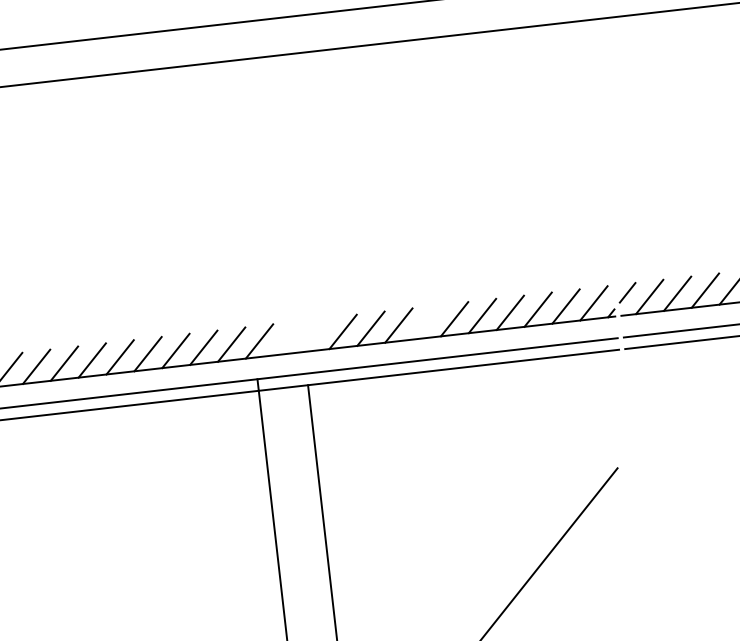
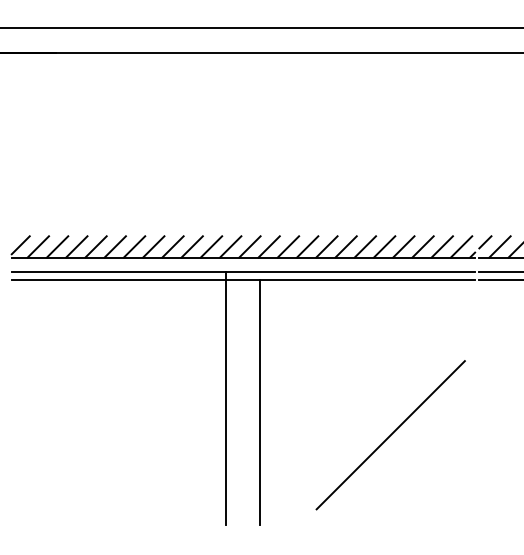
line: (425, 321) -> (345, 246), added
line: (314, 334) -> (268, 246), added
line: (286, 337) -> (249, 246), added

